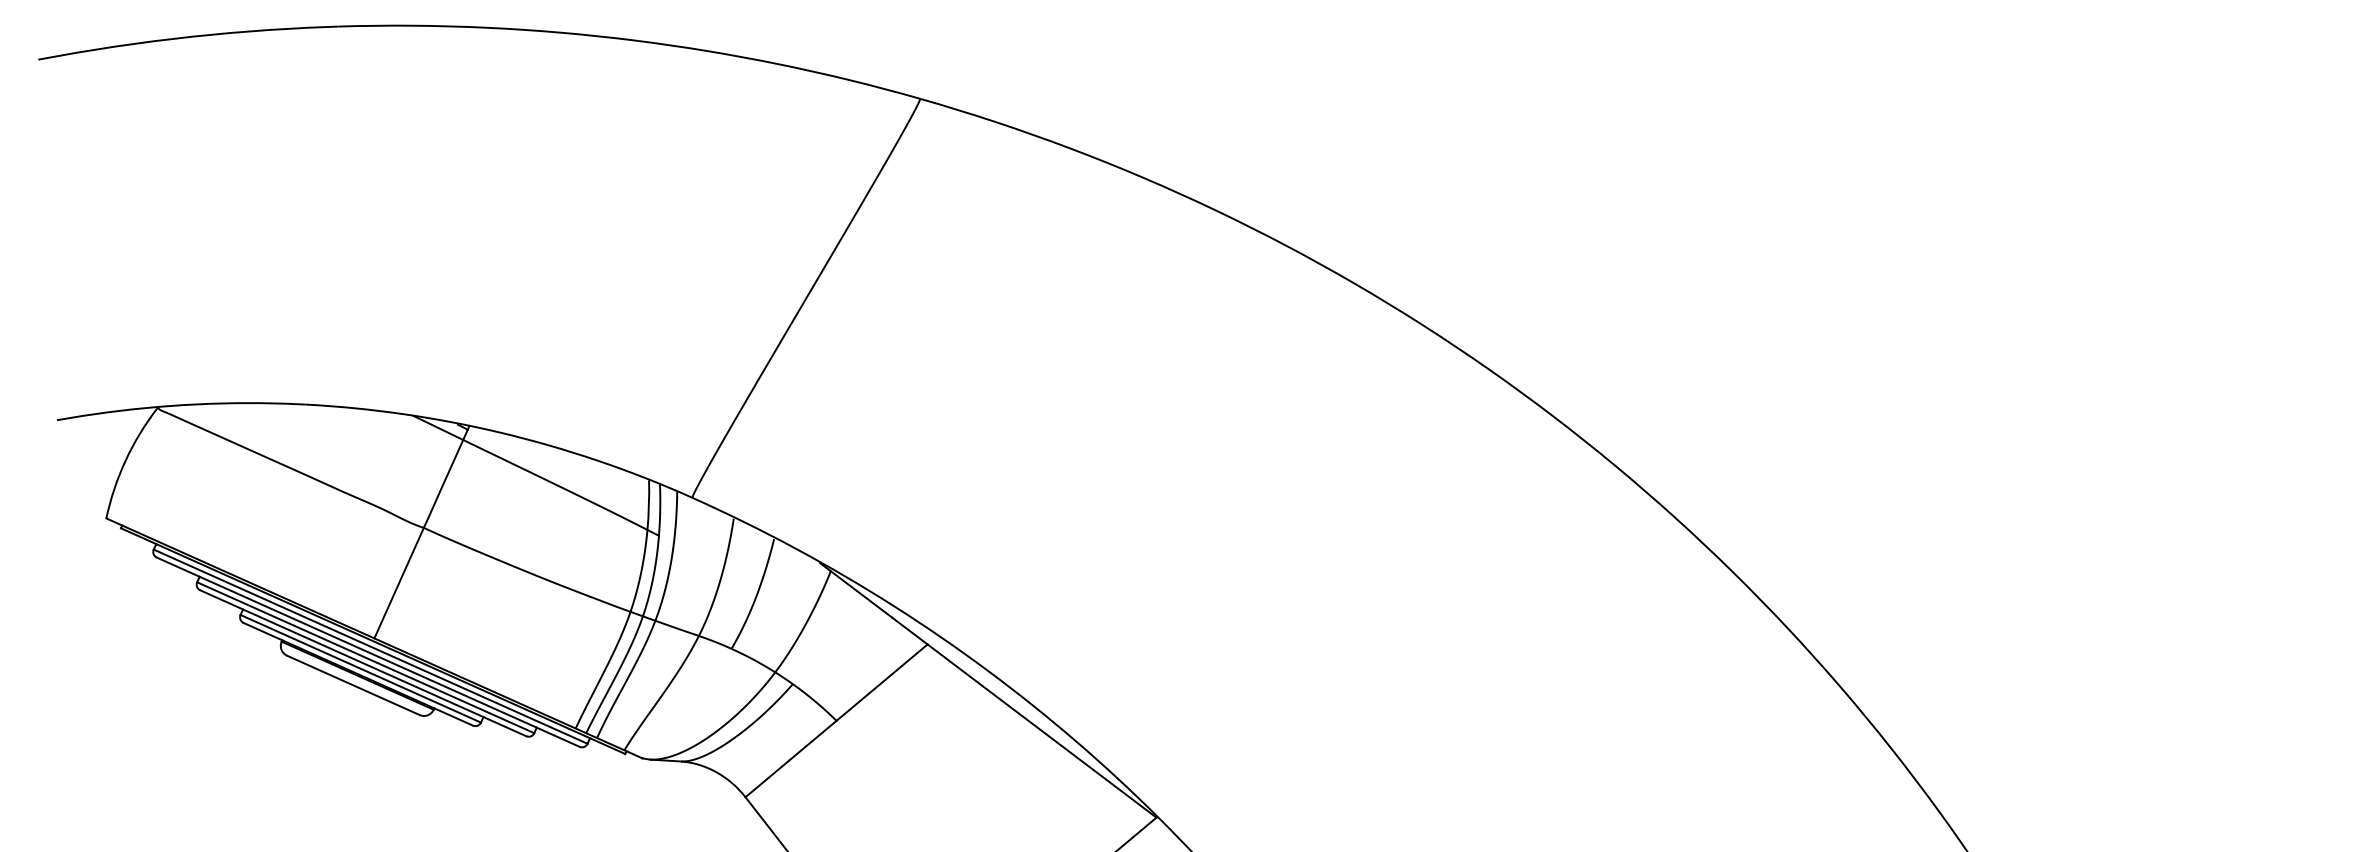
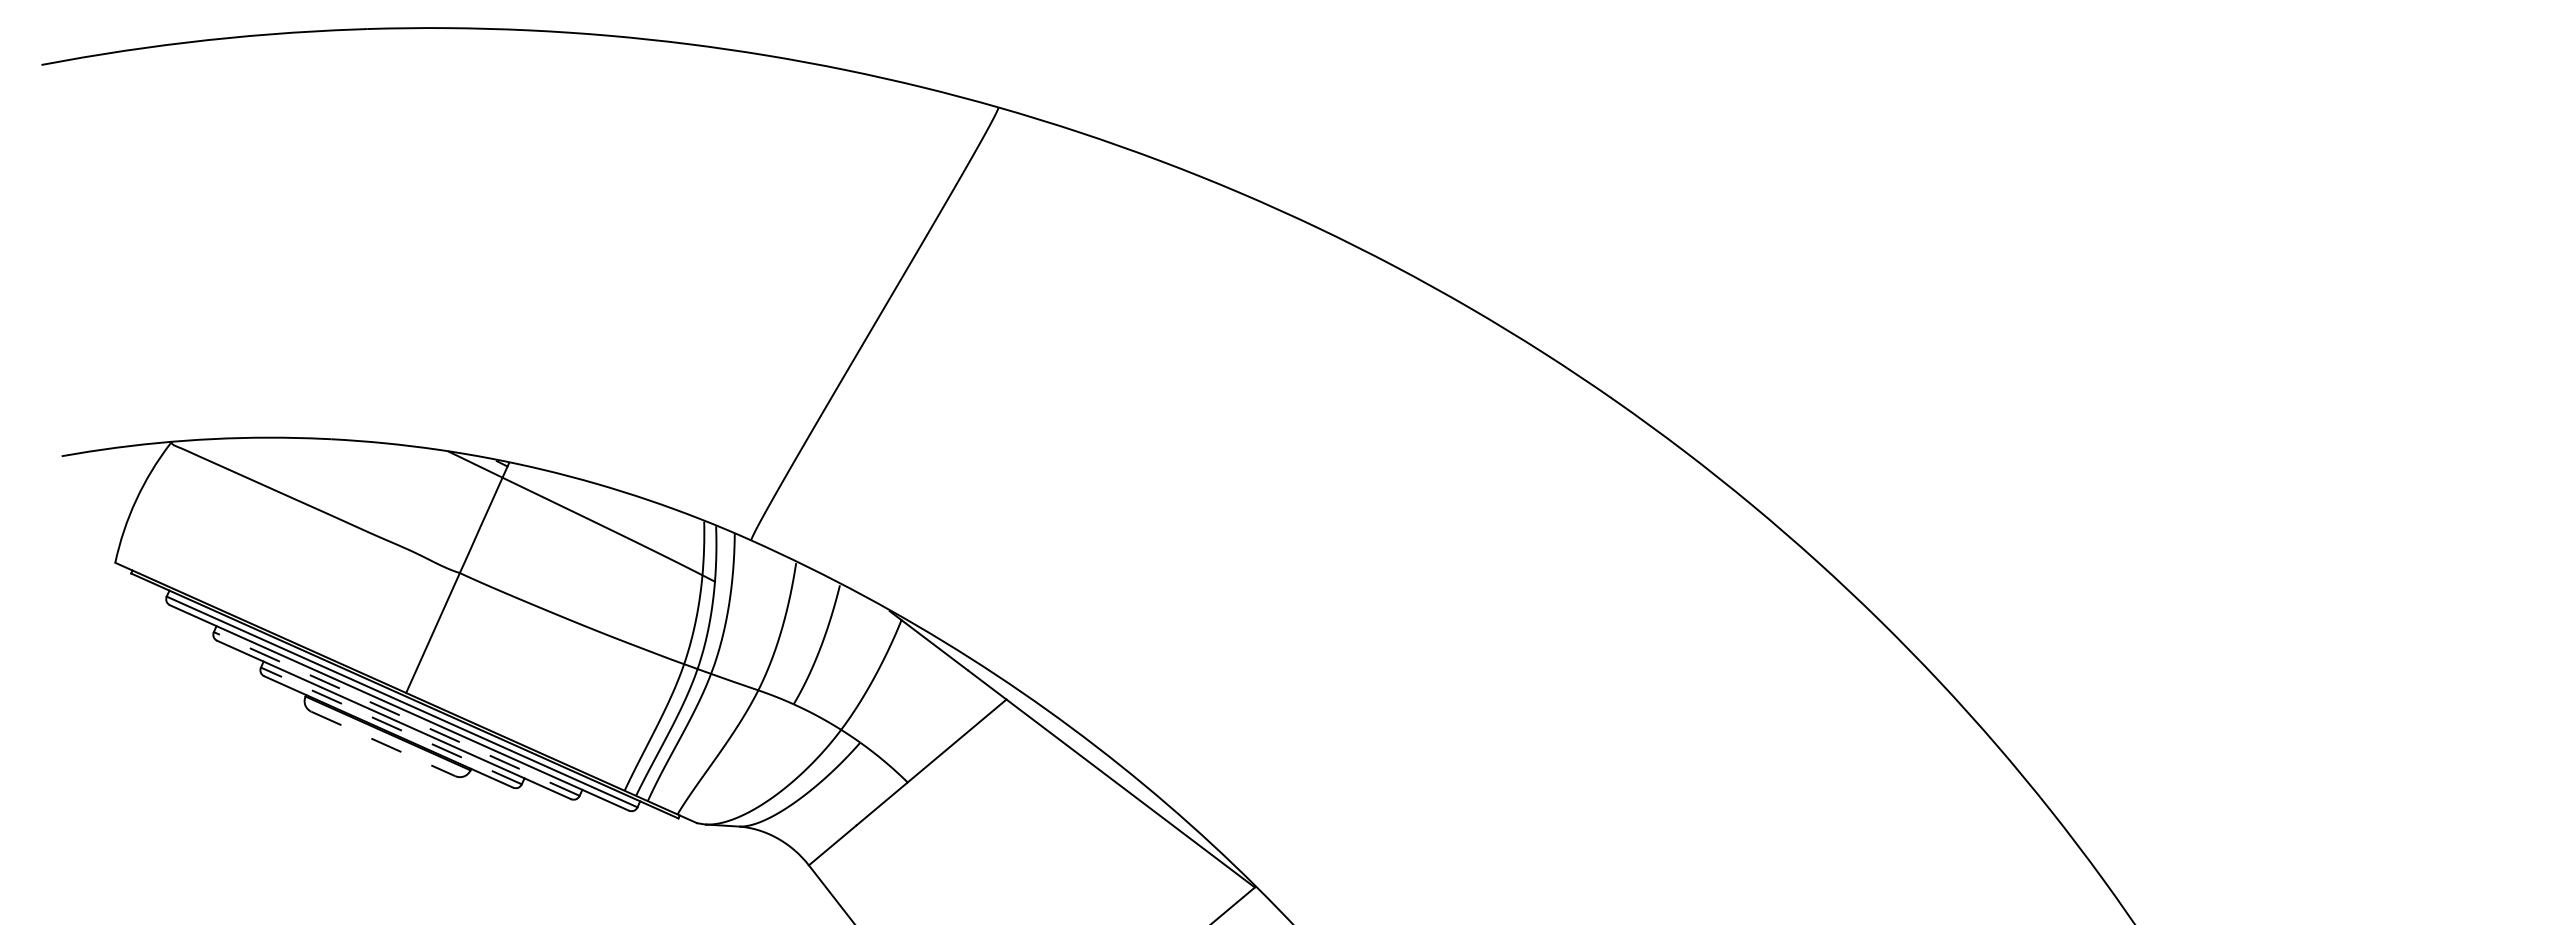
line: (365, 657) -> (396, 713), solid -> dashed
line: (360, 668) -> (391, 725), solid -> dashed
line: (353, 684) -> (383, 743), solid -> dashed

